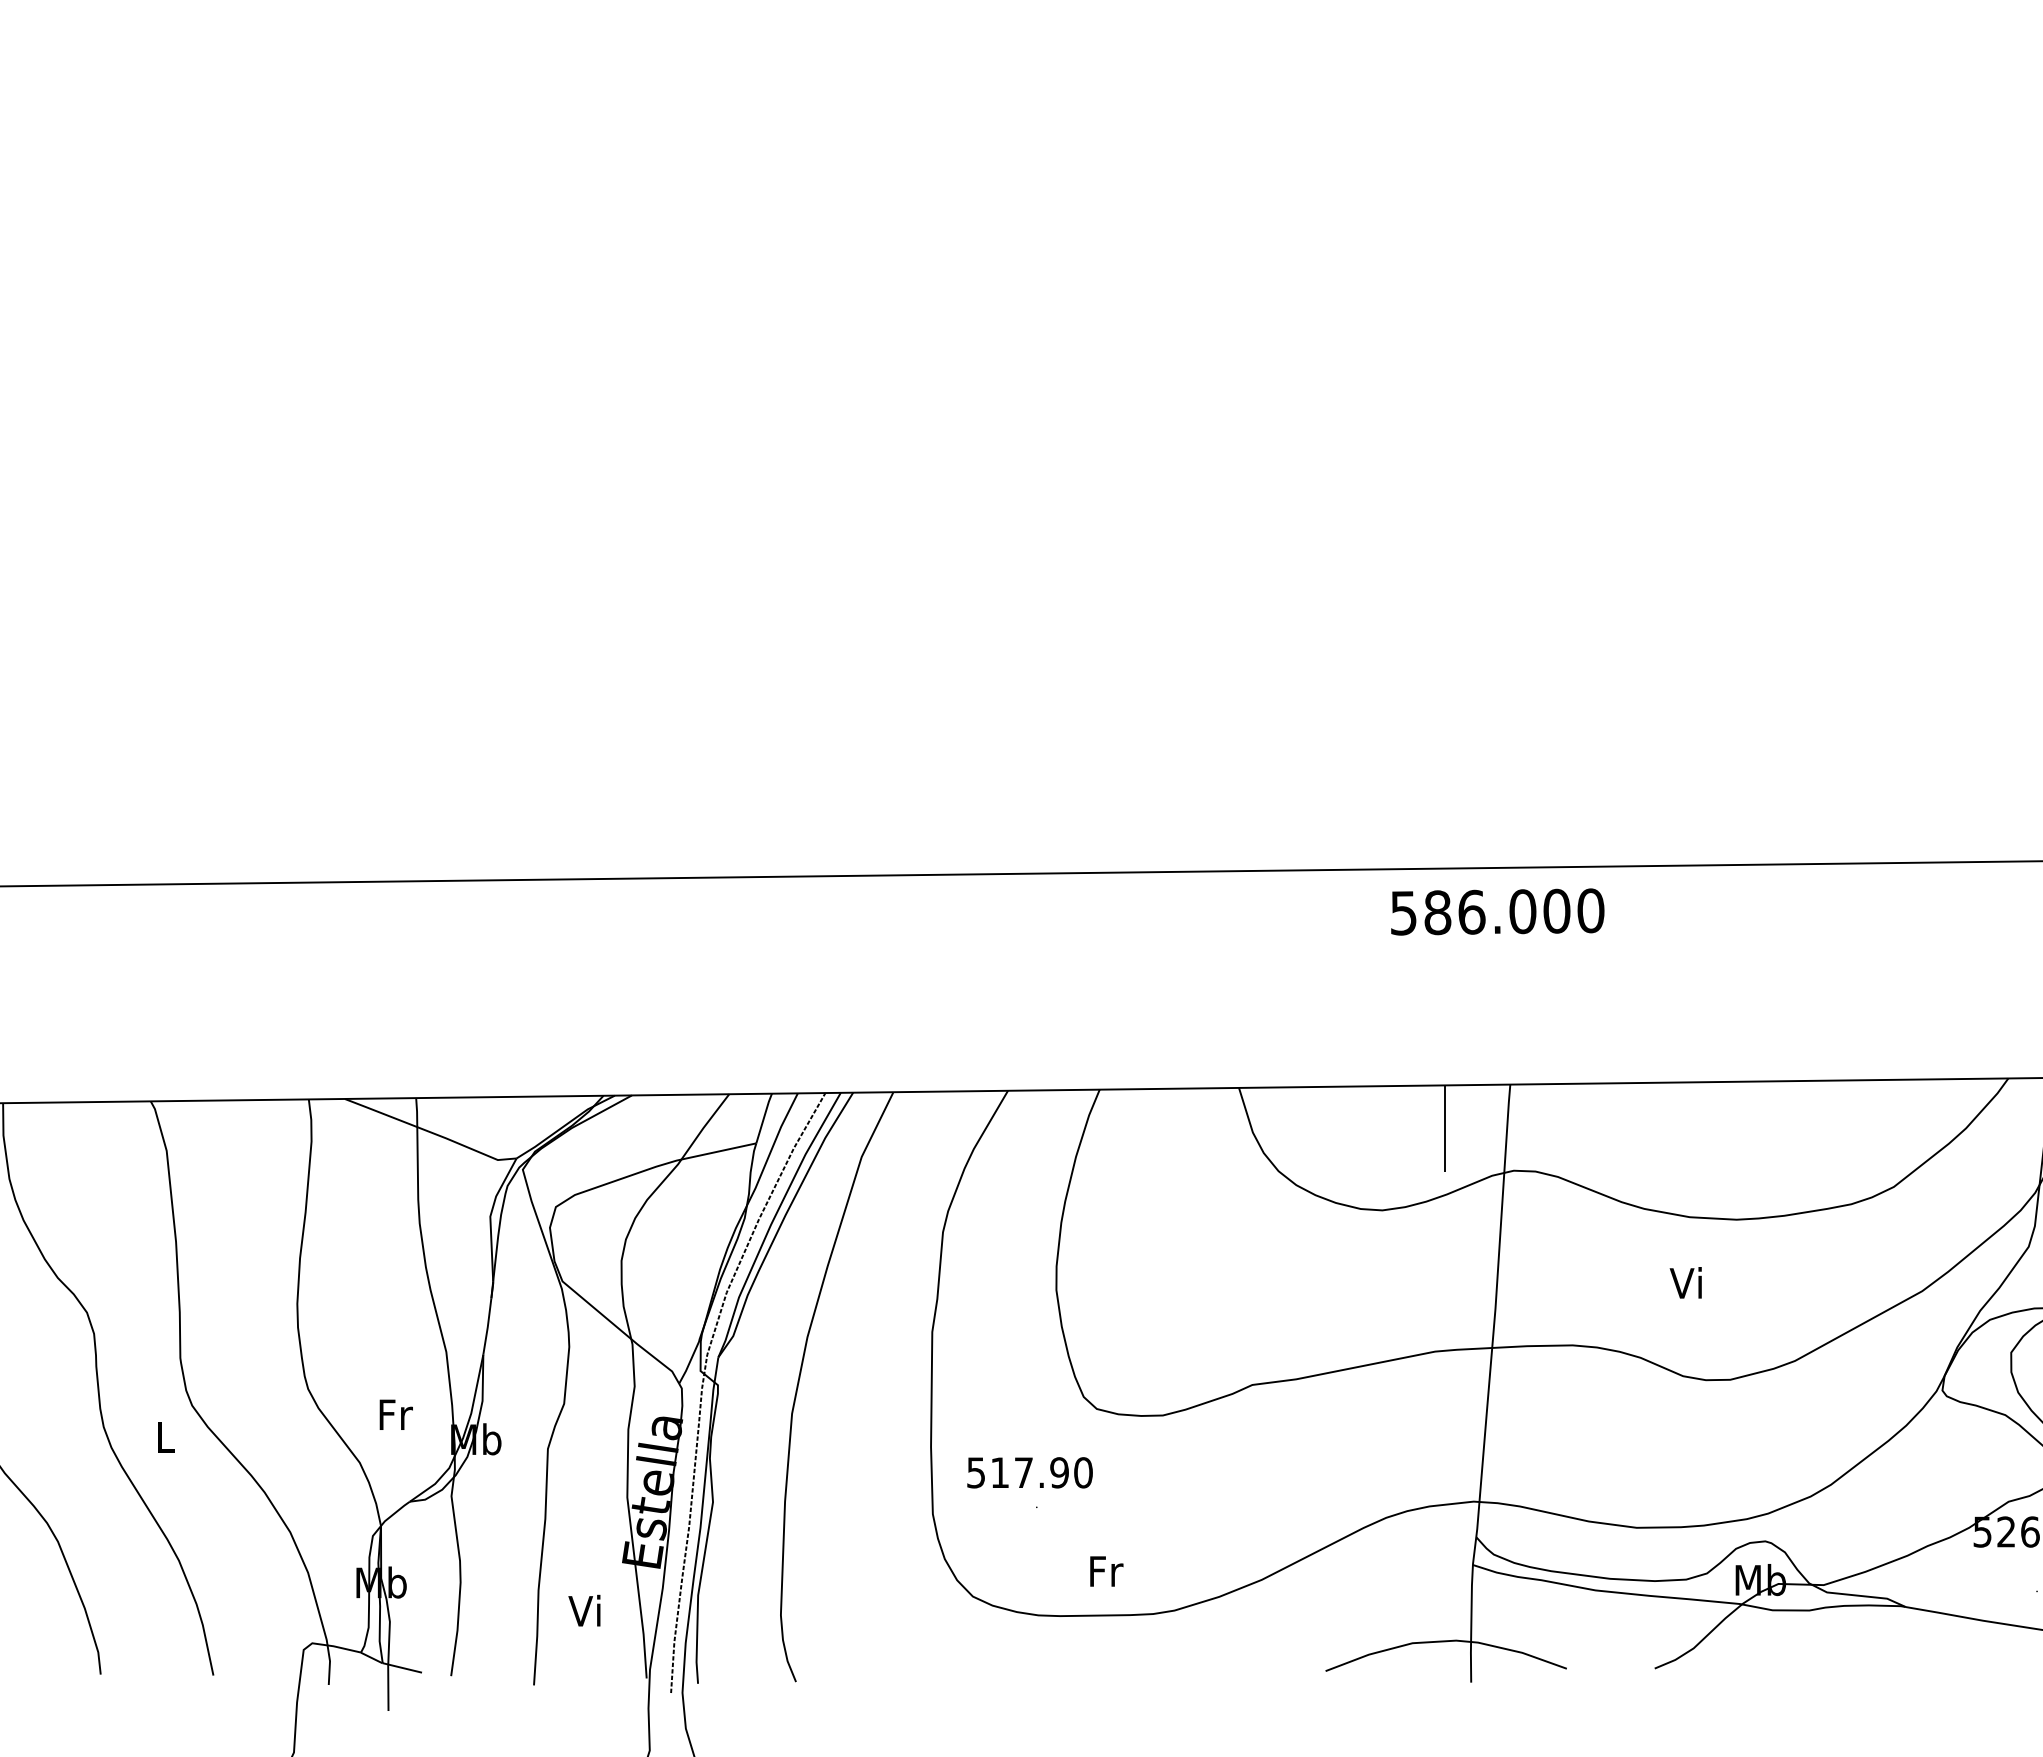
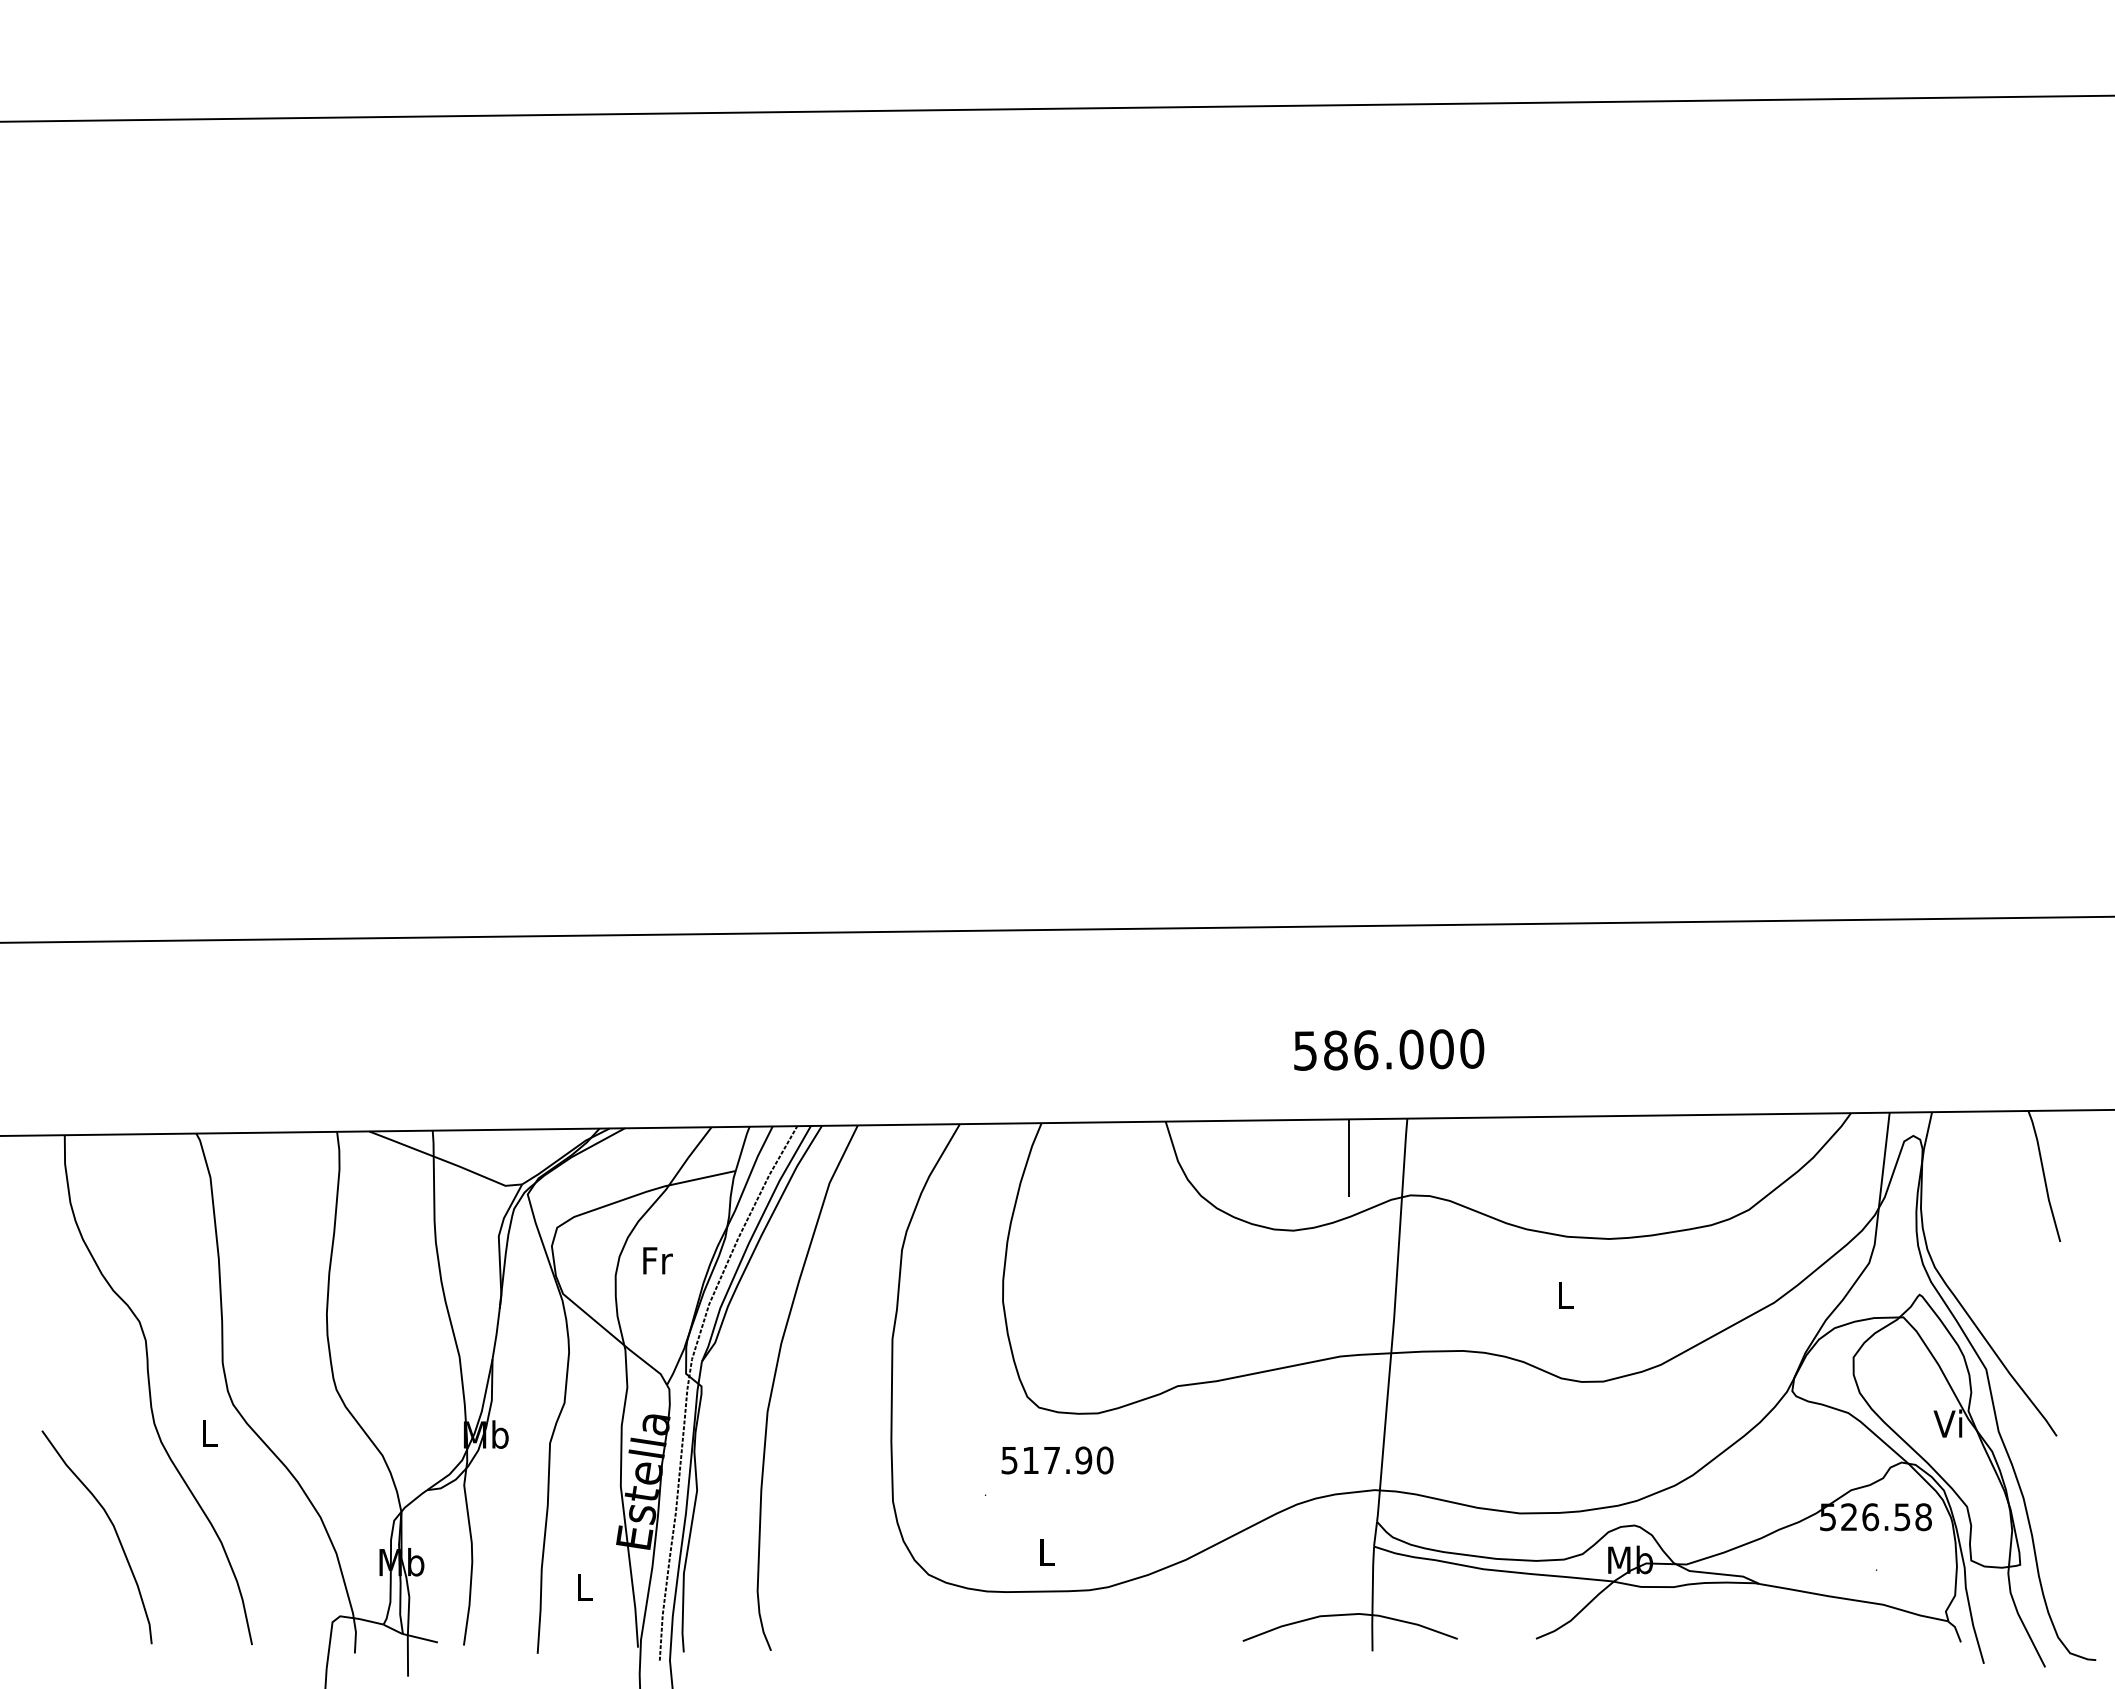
text: (1498, 911) -> (1389, 1049), moved
text: (1685, 1283) -> (1563, 1295), Vi -> L
text: (395, 1414) -> (657, 1260), moved
text: (1029, 1472) -> (1057, 1460), moved
text: (1106, 1570) -> (1047, 1551), Fr -> L
text: (584, 1610) -> (582, 1587), Vi -> L

